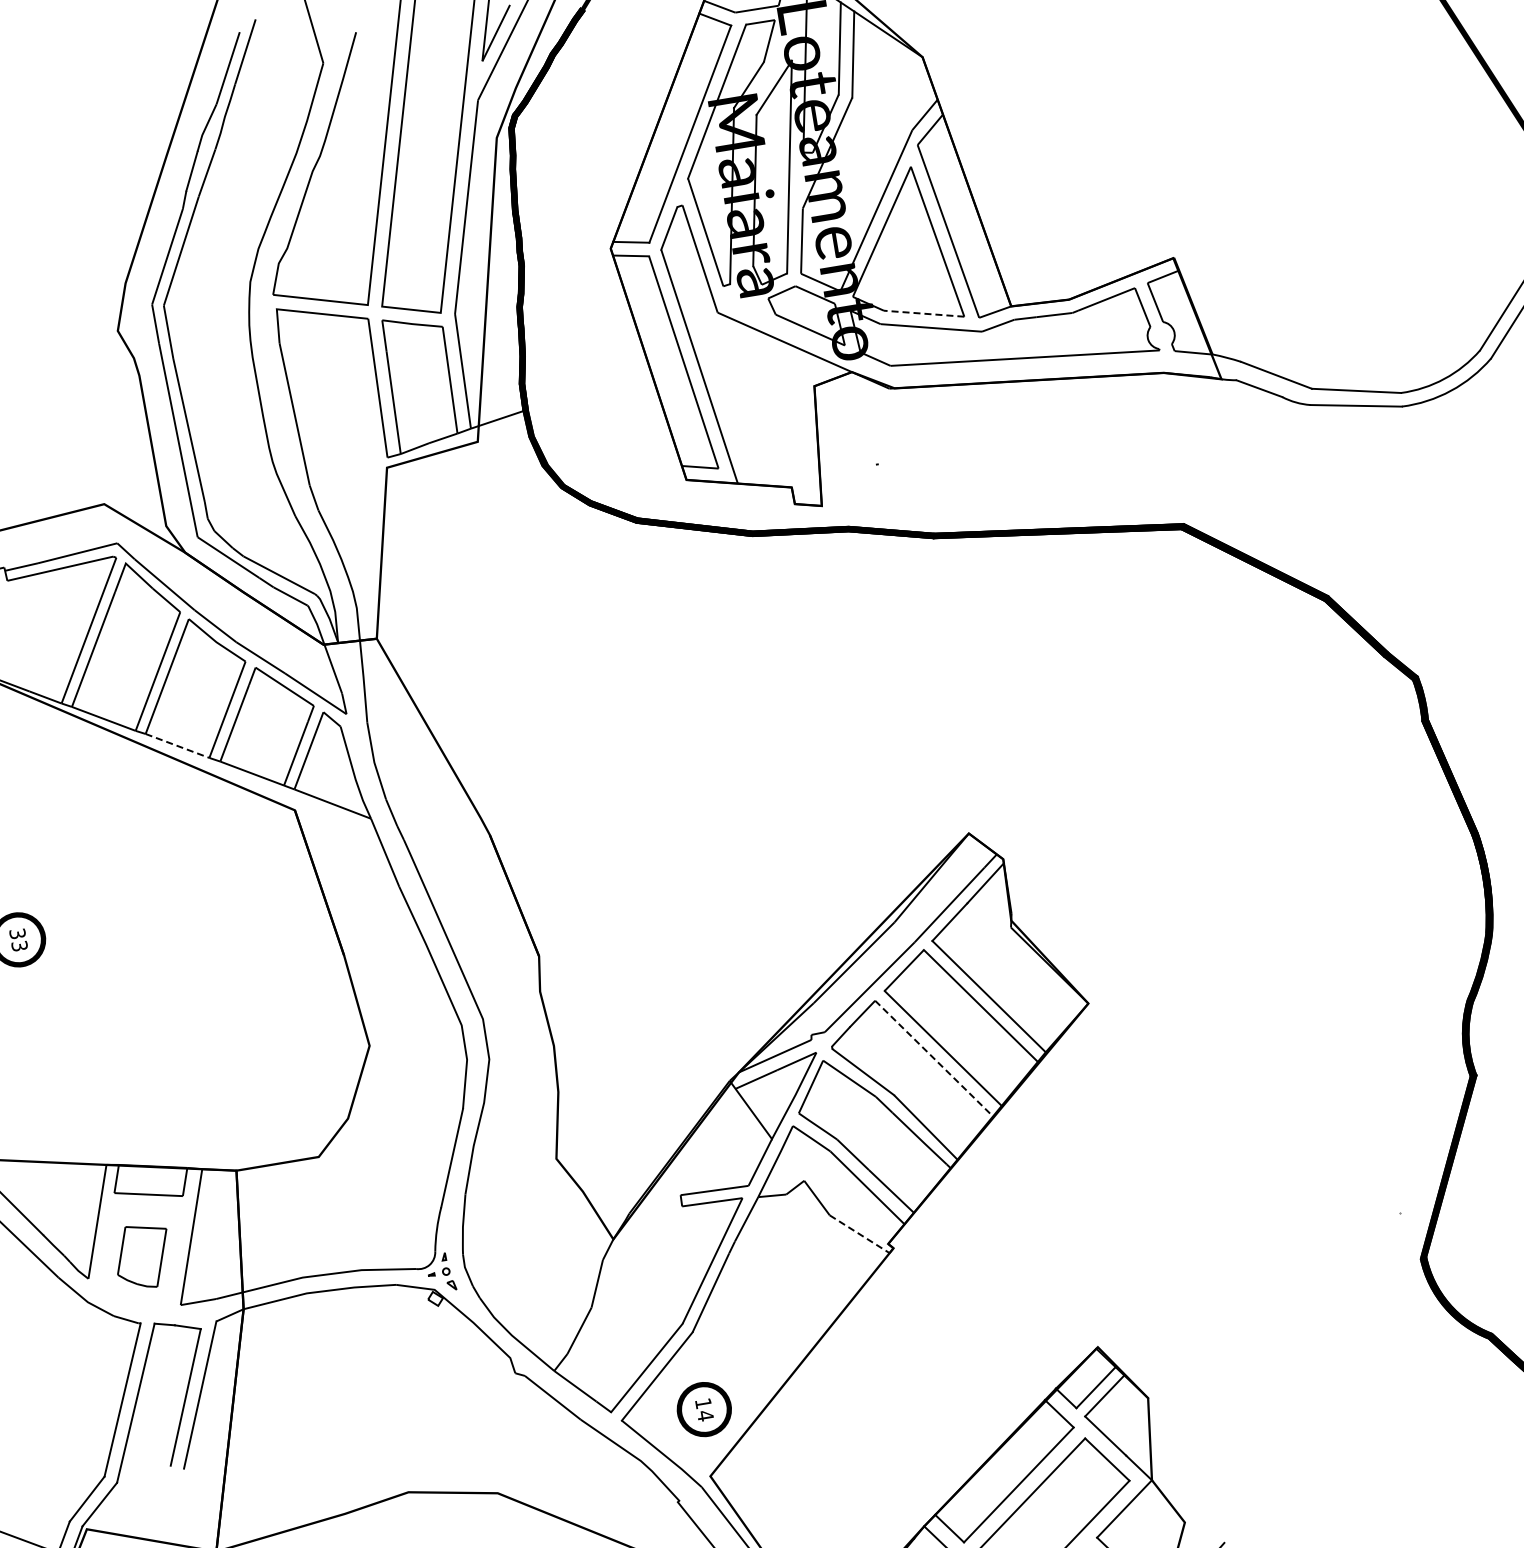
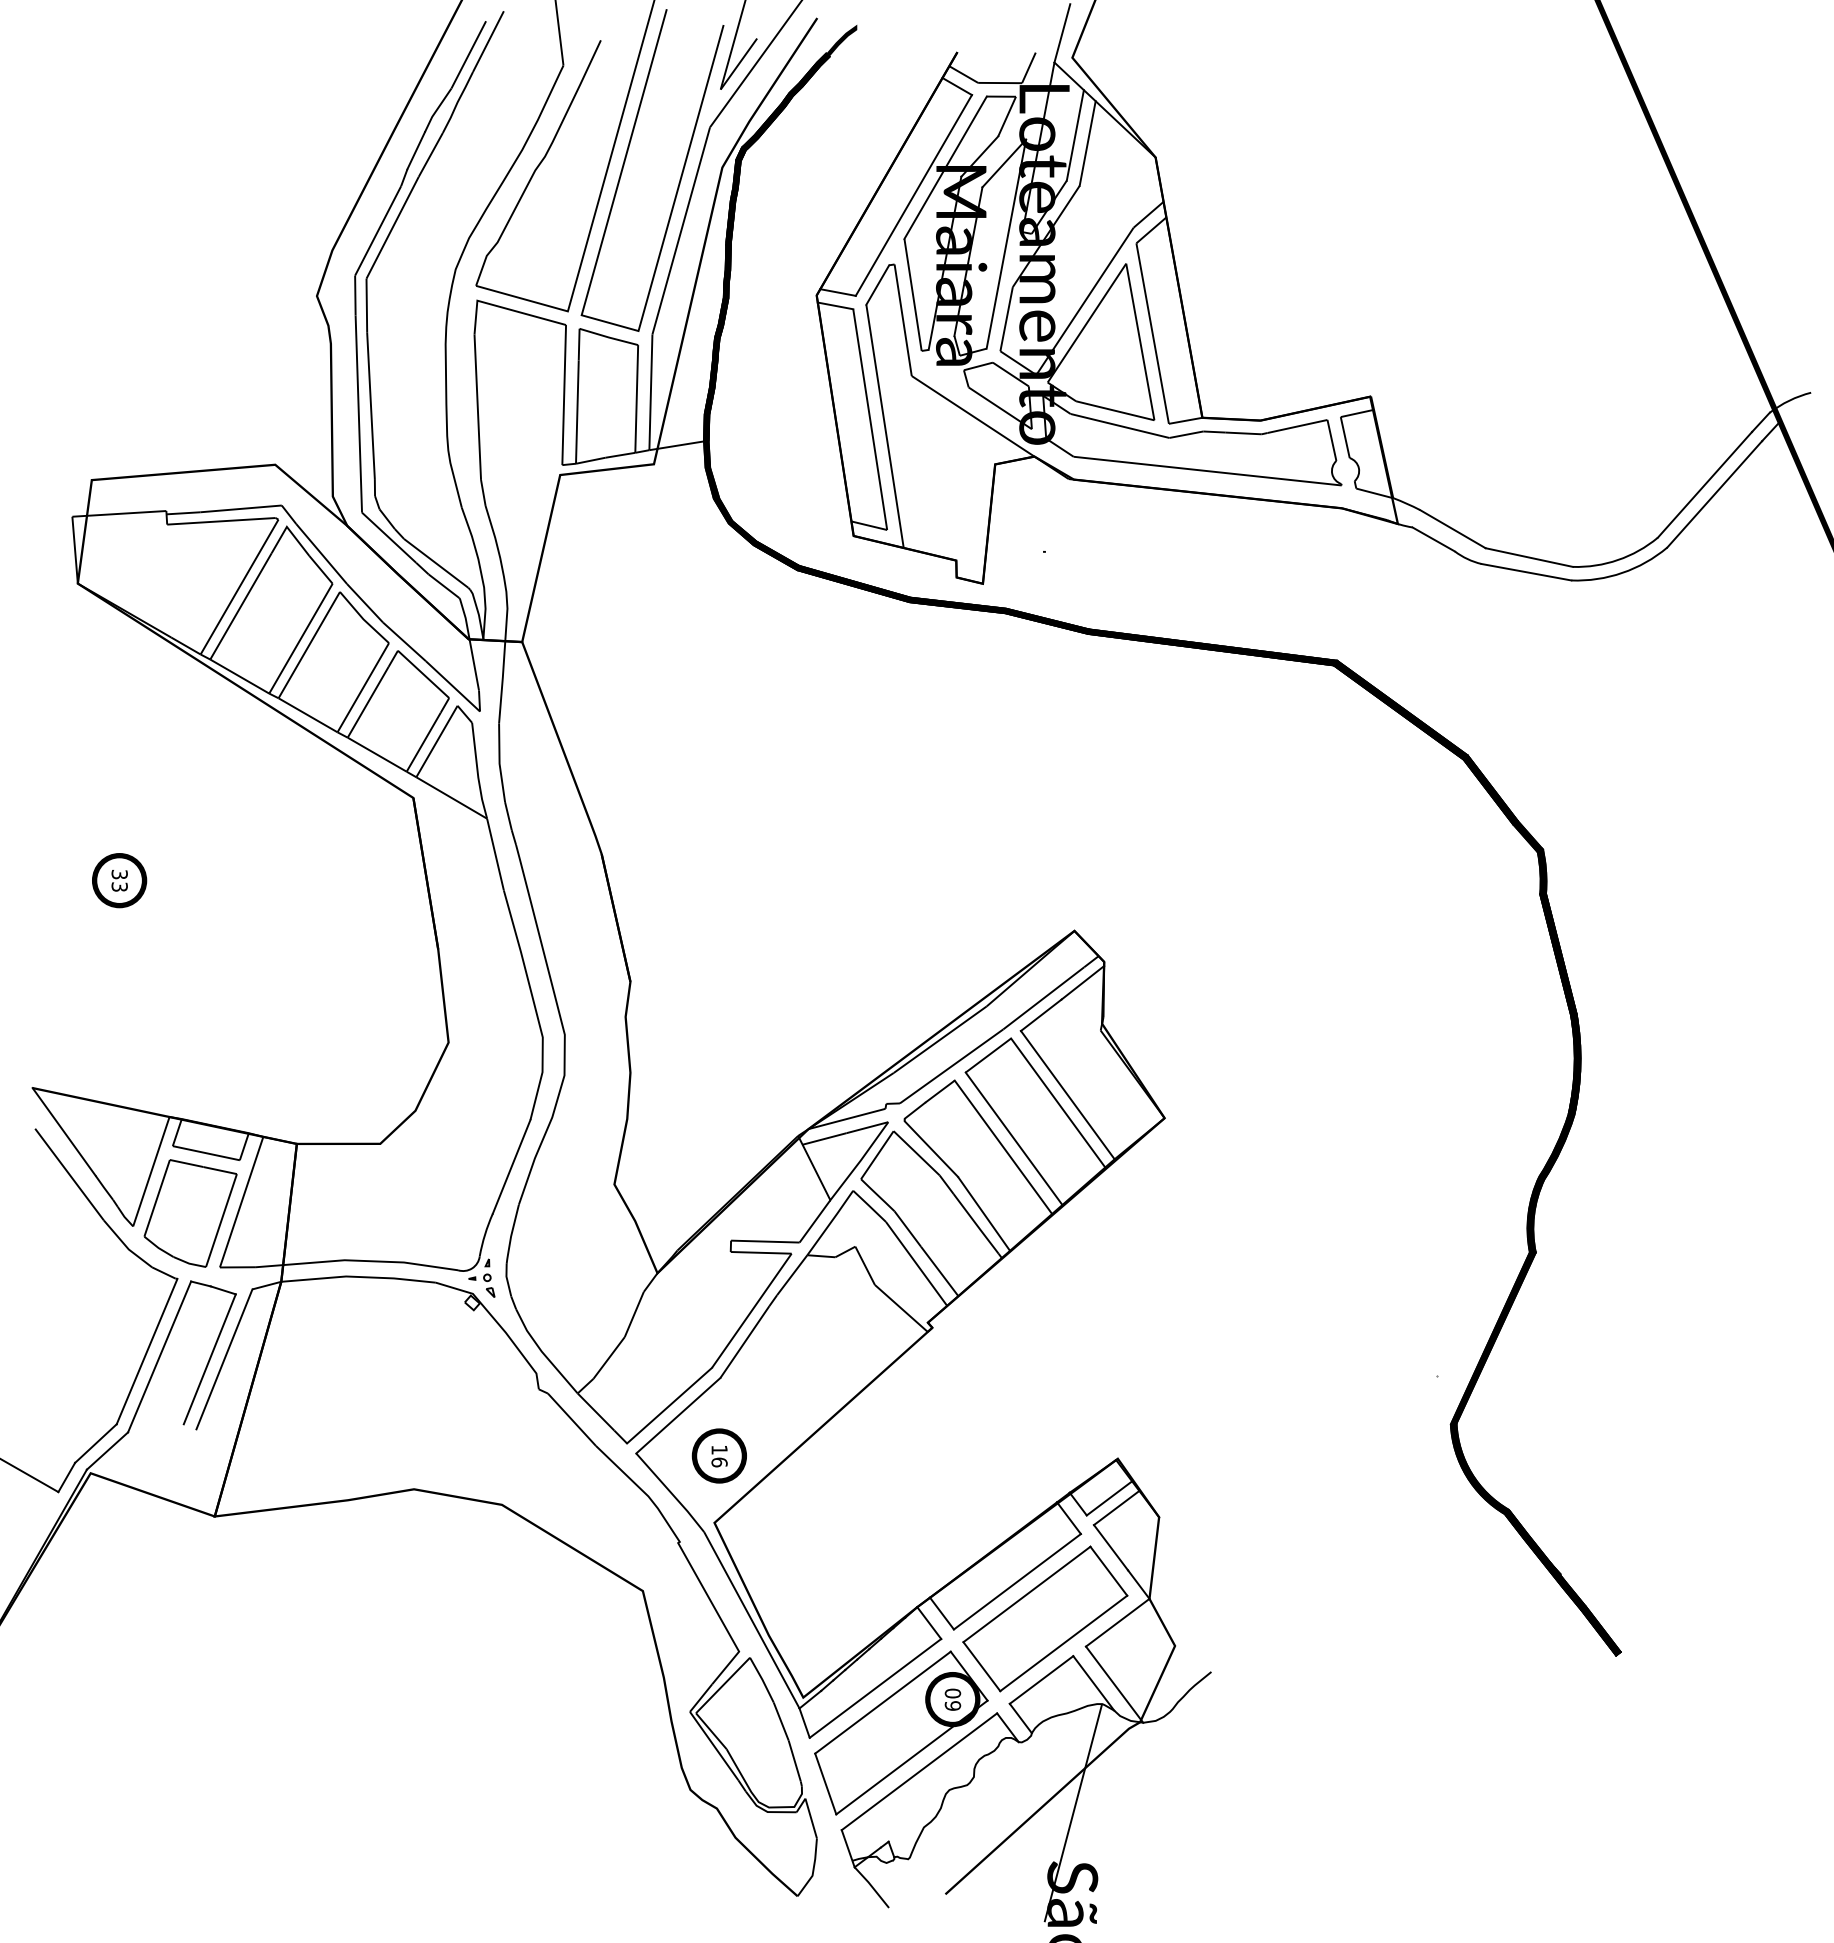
line: (923, 313) -> (1114, 410), dashed -> solid
line: (177, 746) -> (308, 715), dashed -> solid
line: (934, 1058) -> (1003, 1147), dashed -> solid
line: (859, 1234) -> (901, 1308), dashed -> solid
part: (142, 1256) -> (190, 1213), size x1.67
text: (705, 1415) -> (719, 1462), 14 -> 16

